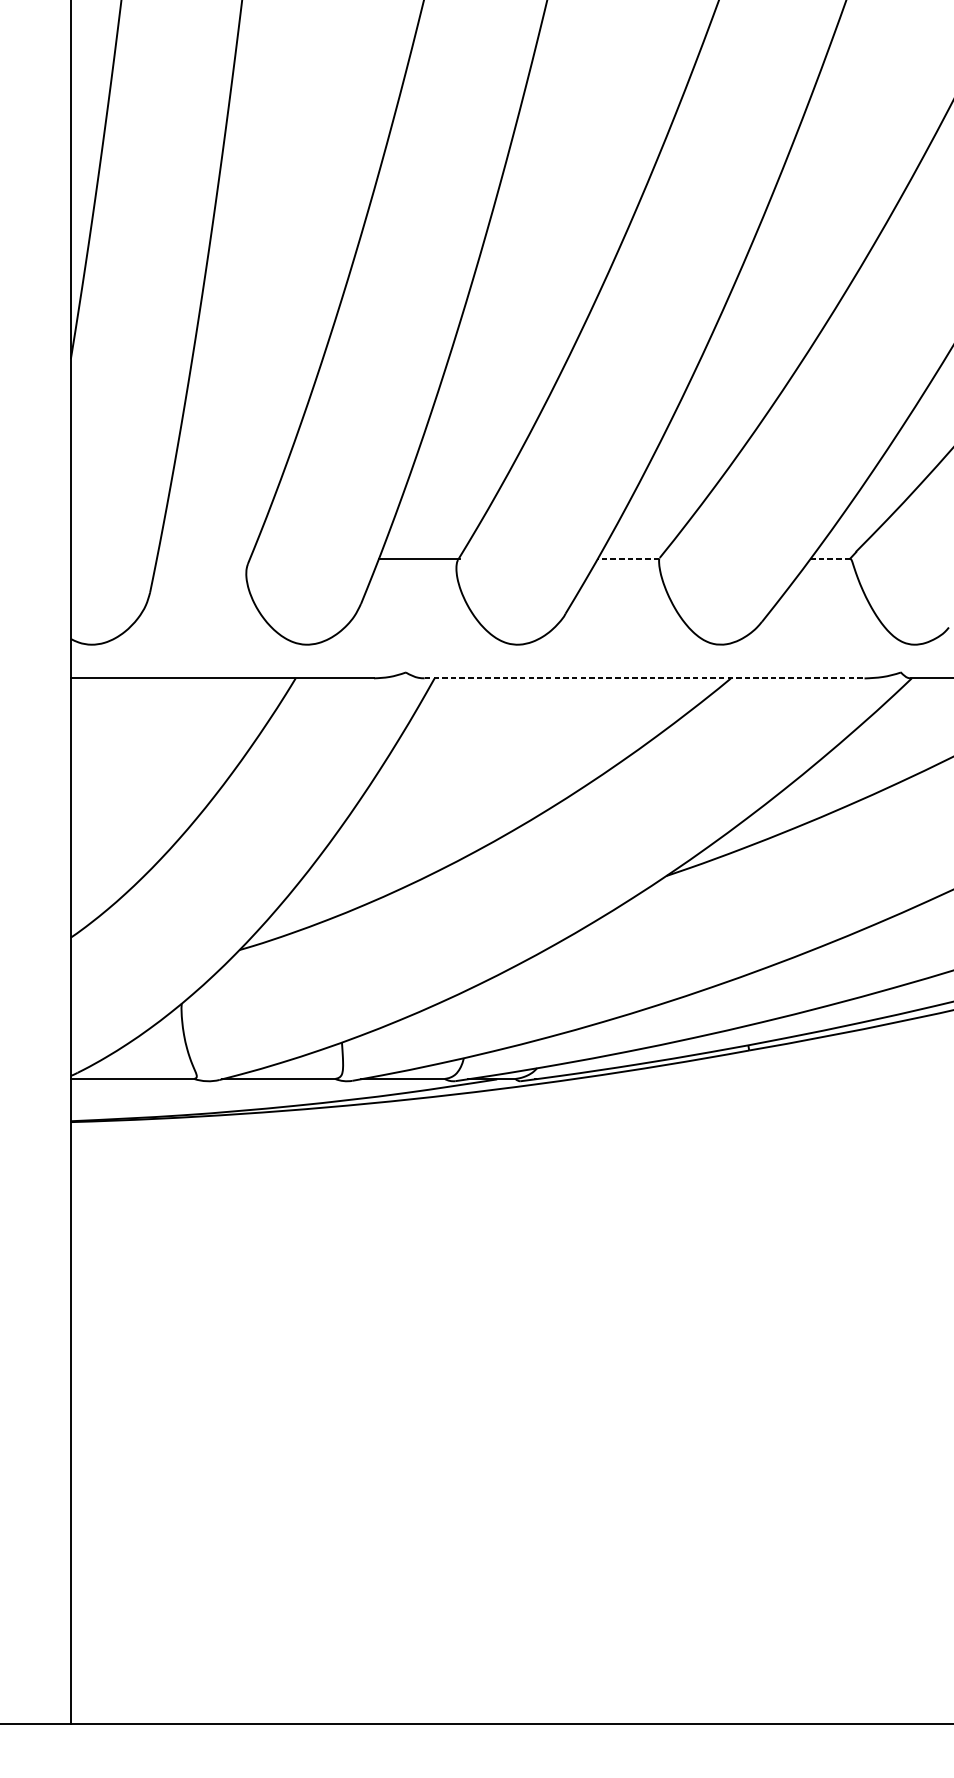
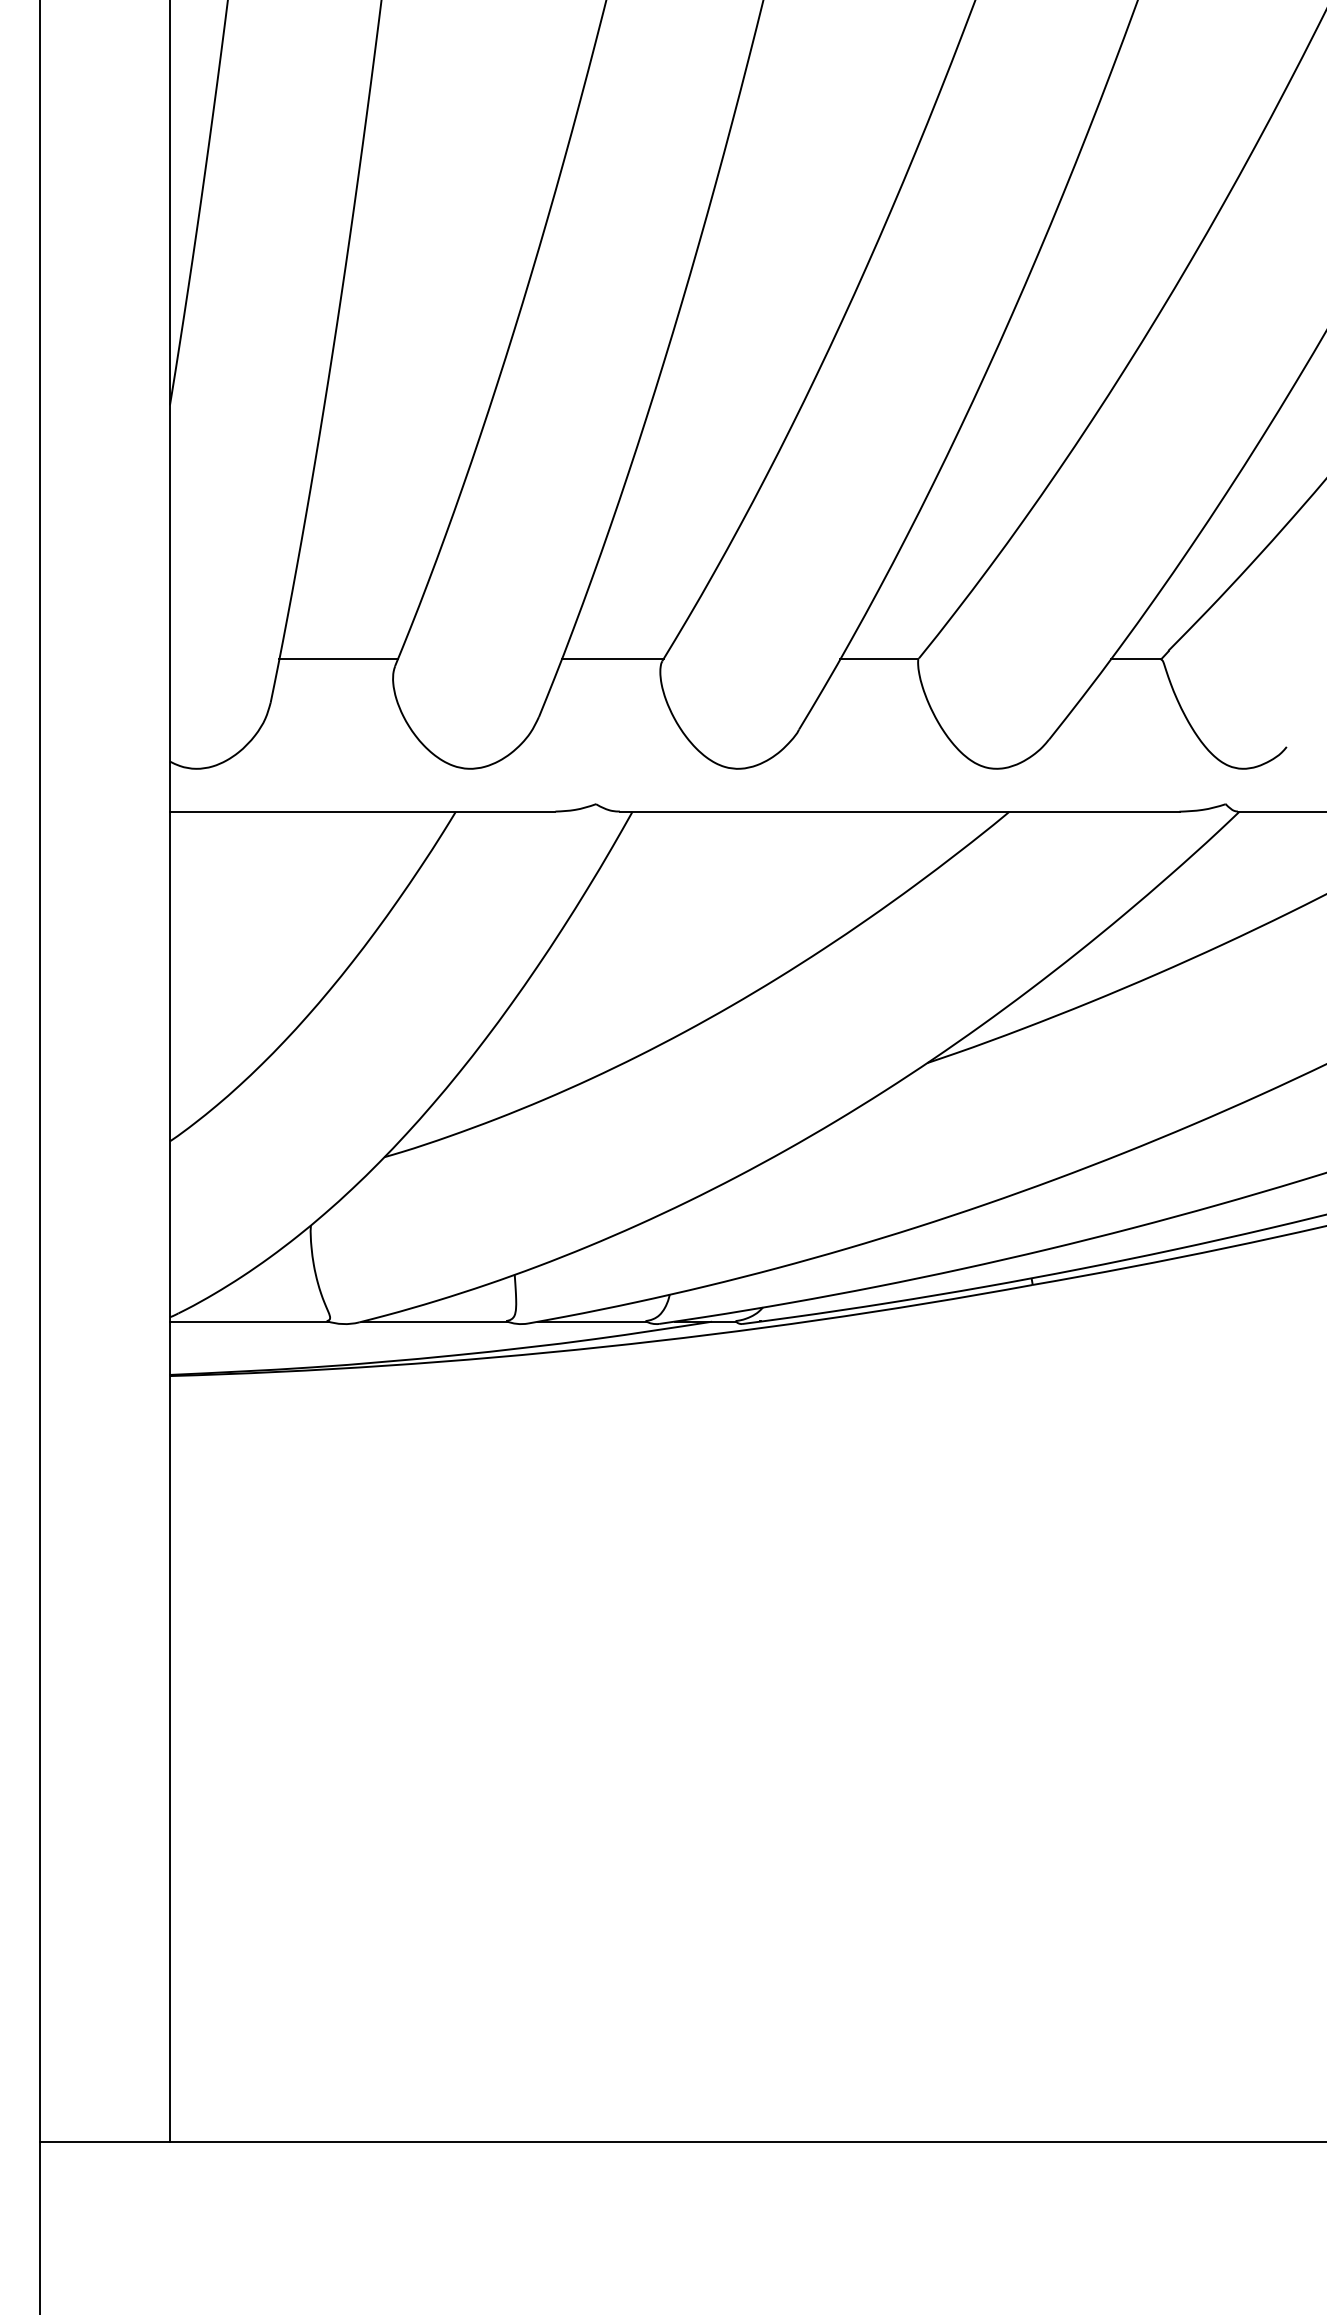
line: (203, 558) -> (338, 659), added
line: (628, 558) -> (879, 659), dashed -> solid
line: (830, 558) -> (1136, 659), dashed -> solid
line: (644, 678) -> (899, 811), dashed -> solid

